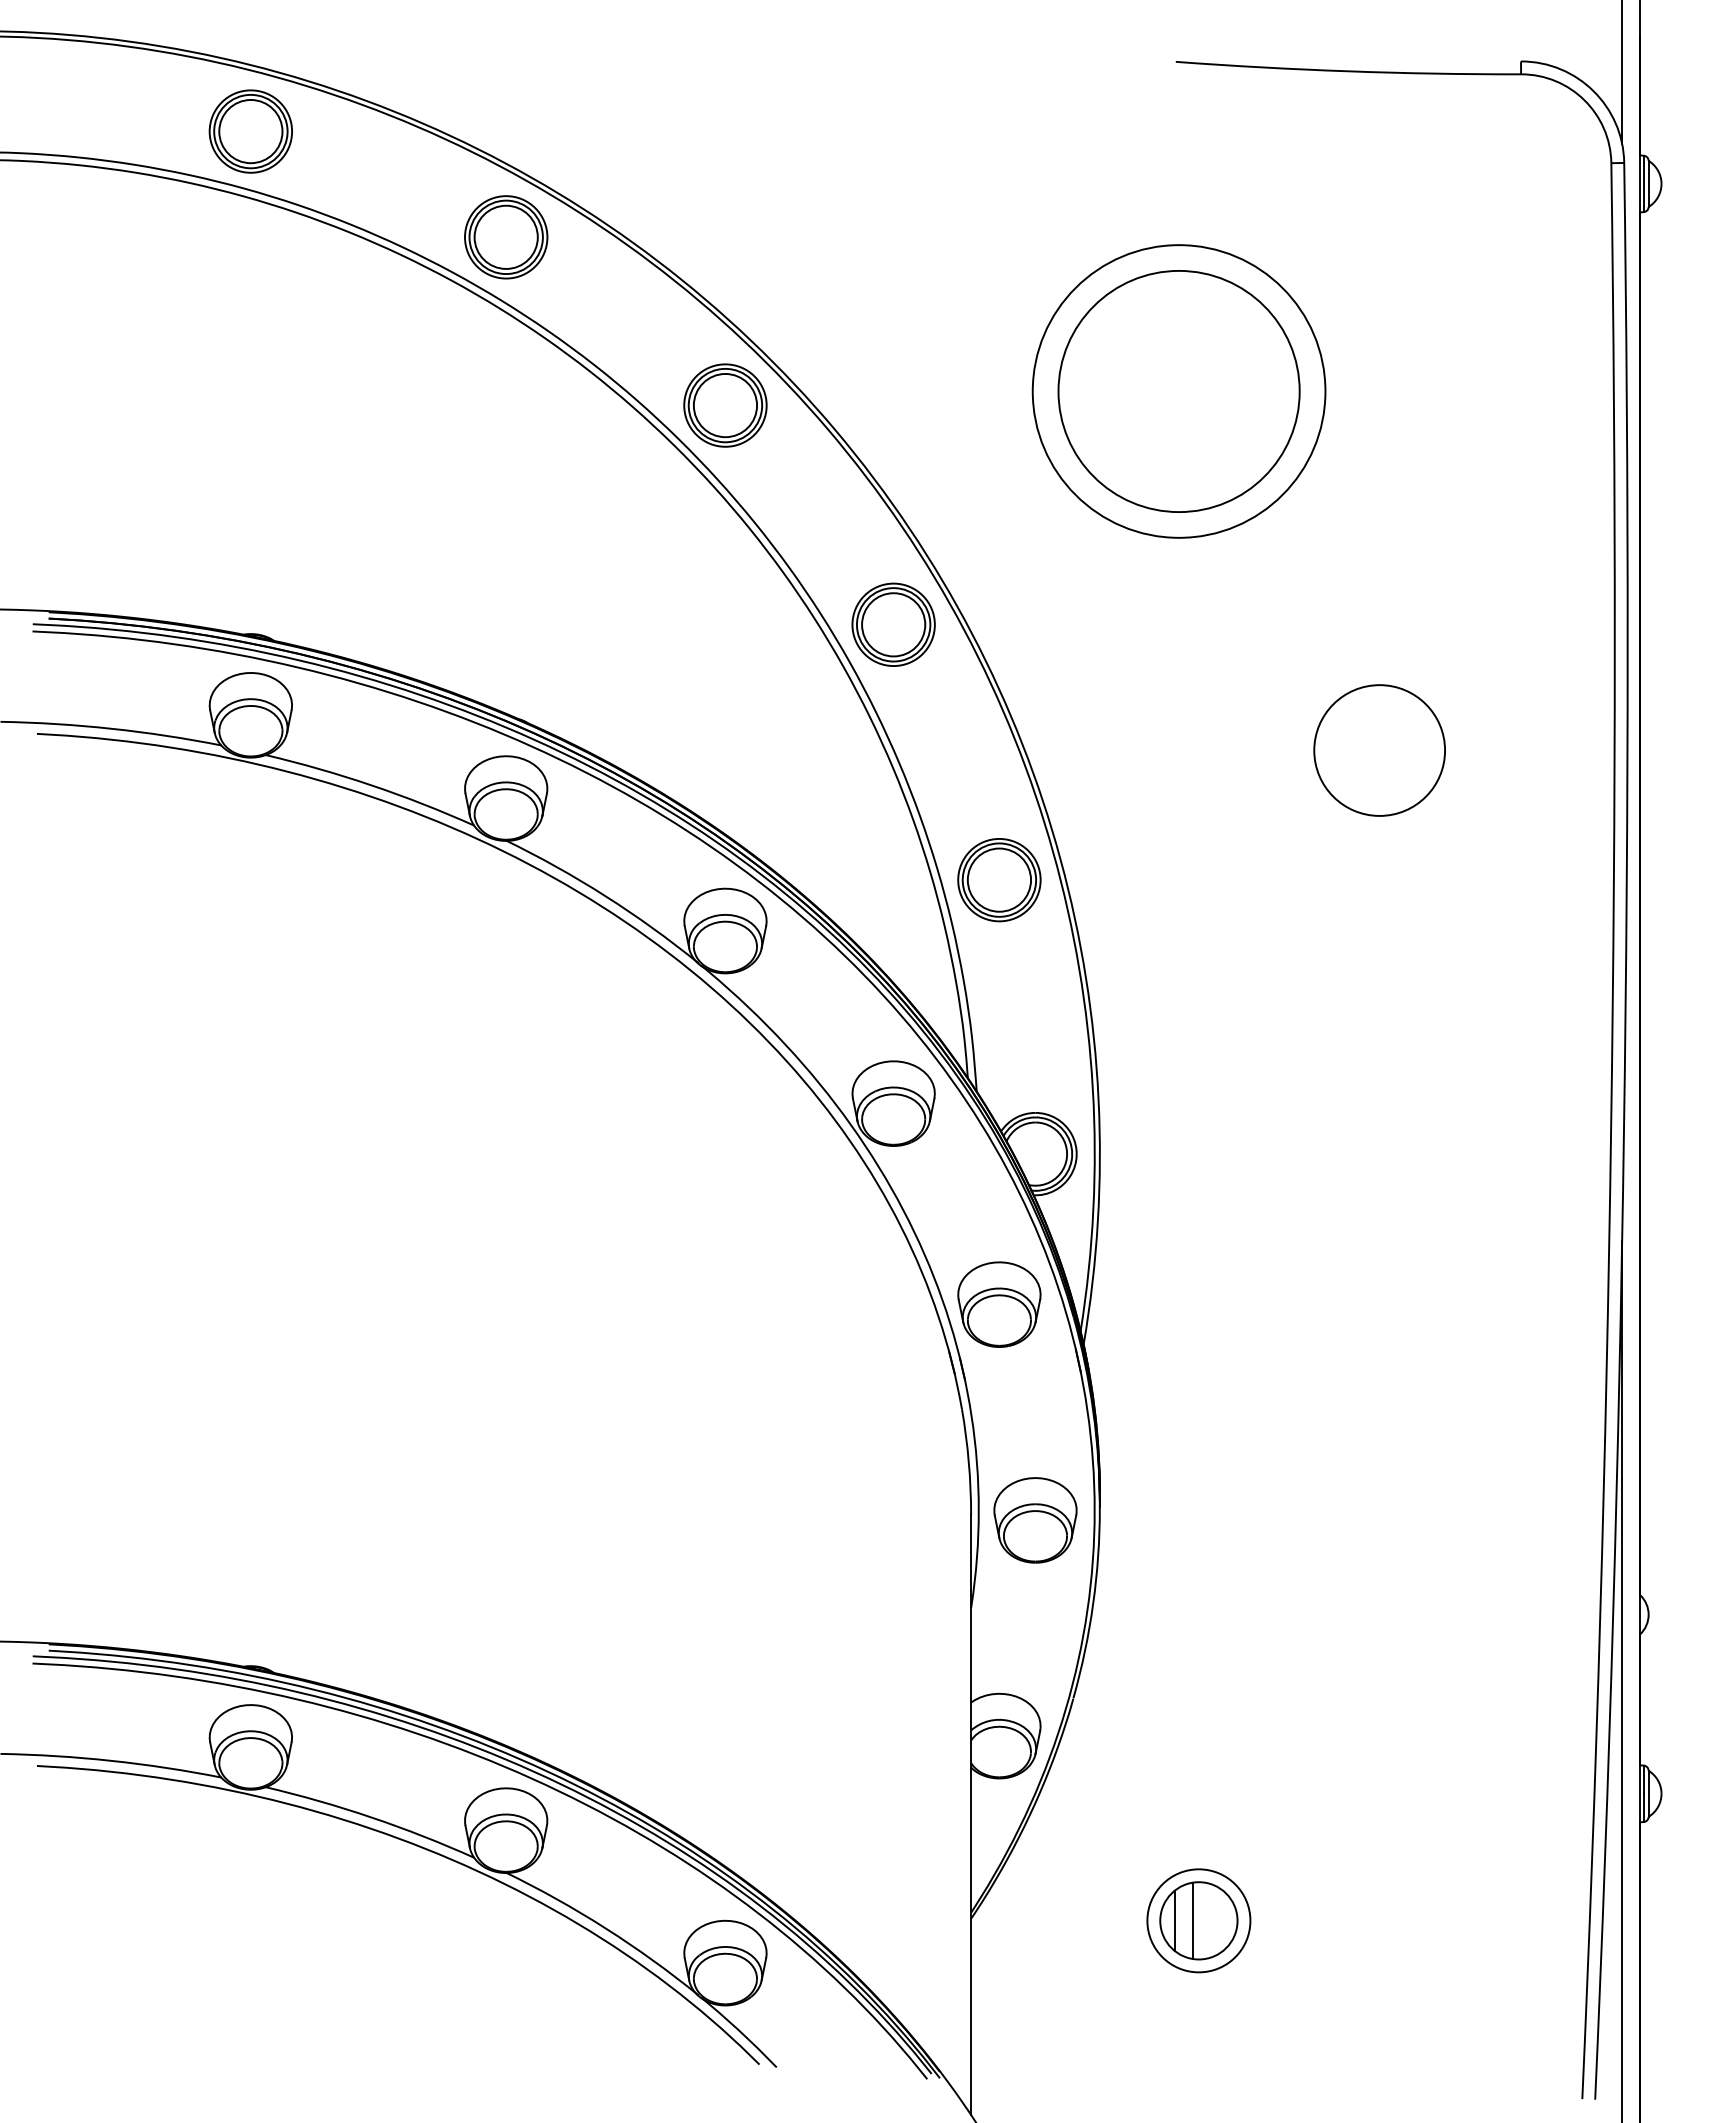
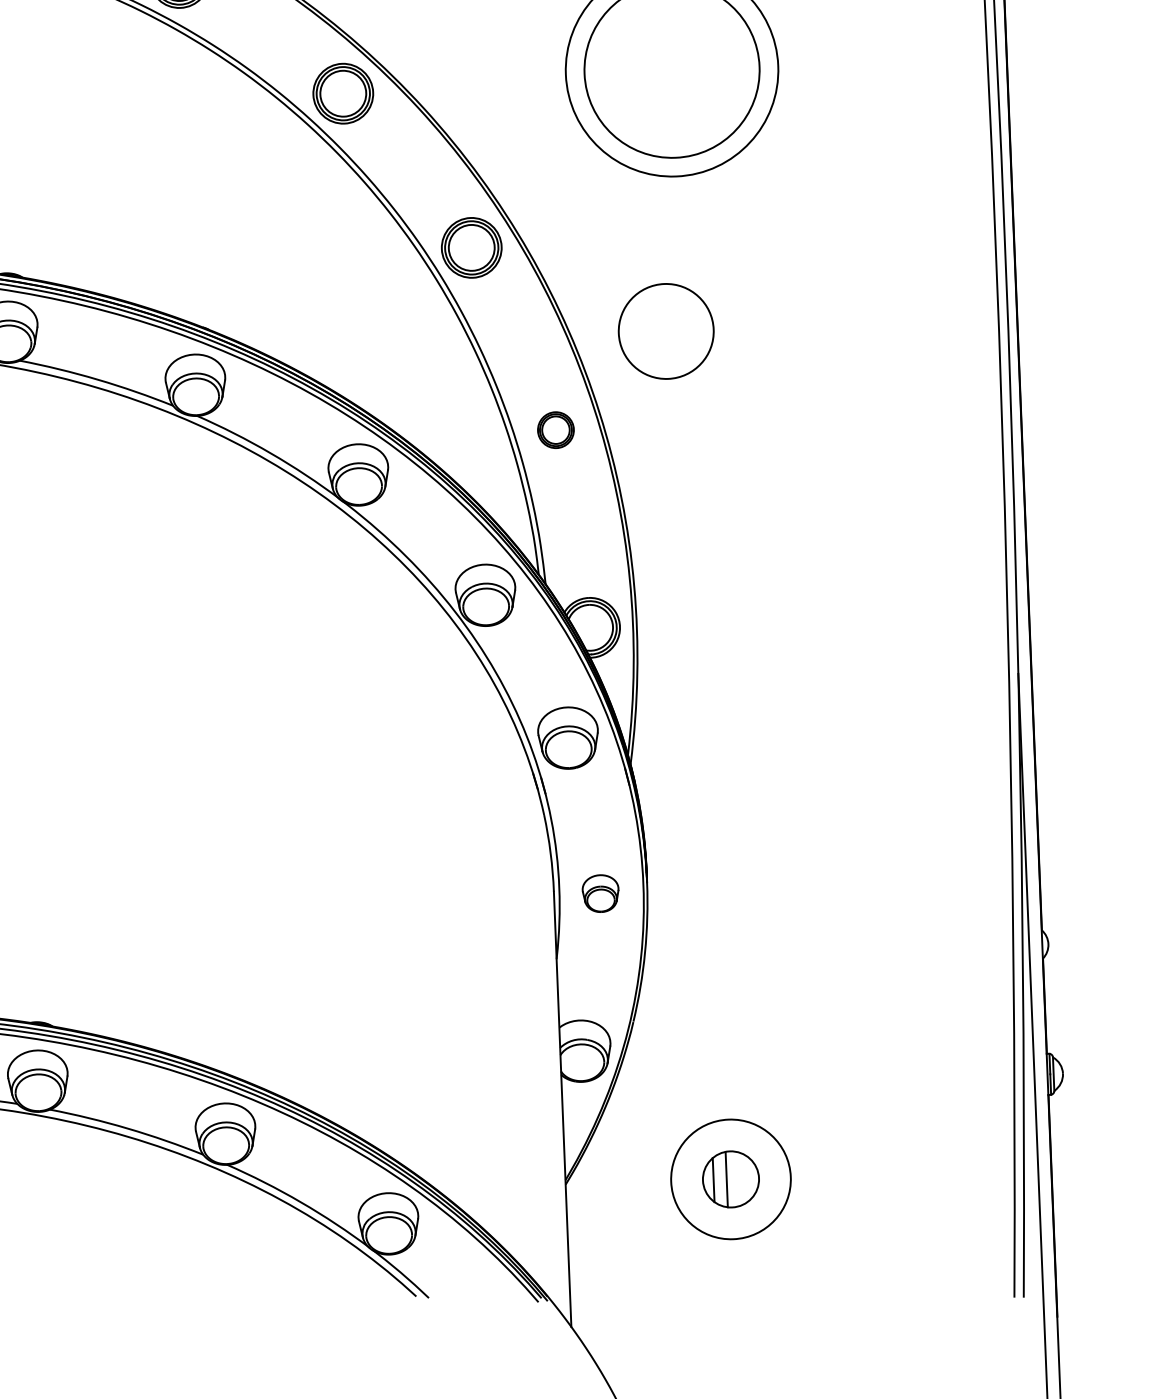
circle: (1379, 750) -> (666, 331), moved
part: (999, 880) -> (556, 430), size x0.6
part: (1035, 1520) -> (600, 893), size x0.6
circle: (1198, 1920) -> (730, 1179), size x1.6

